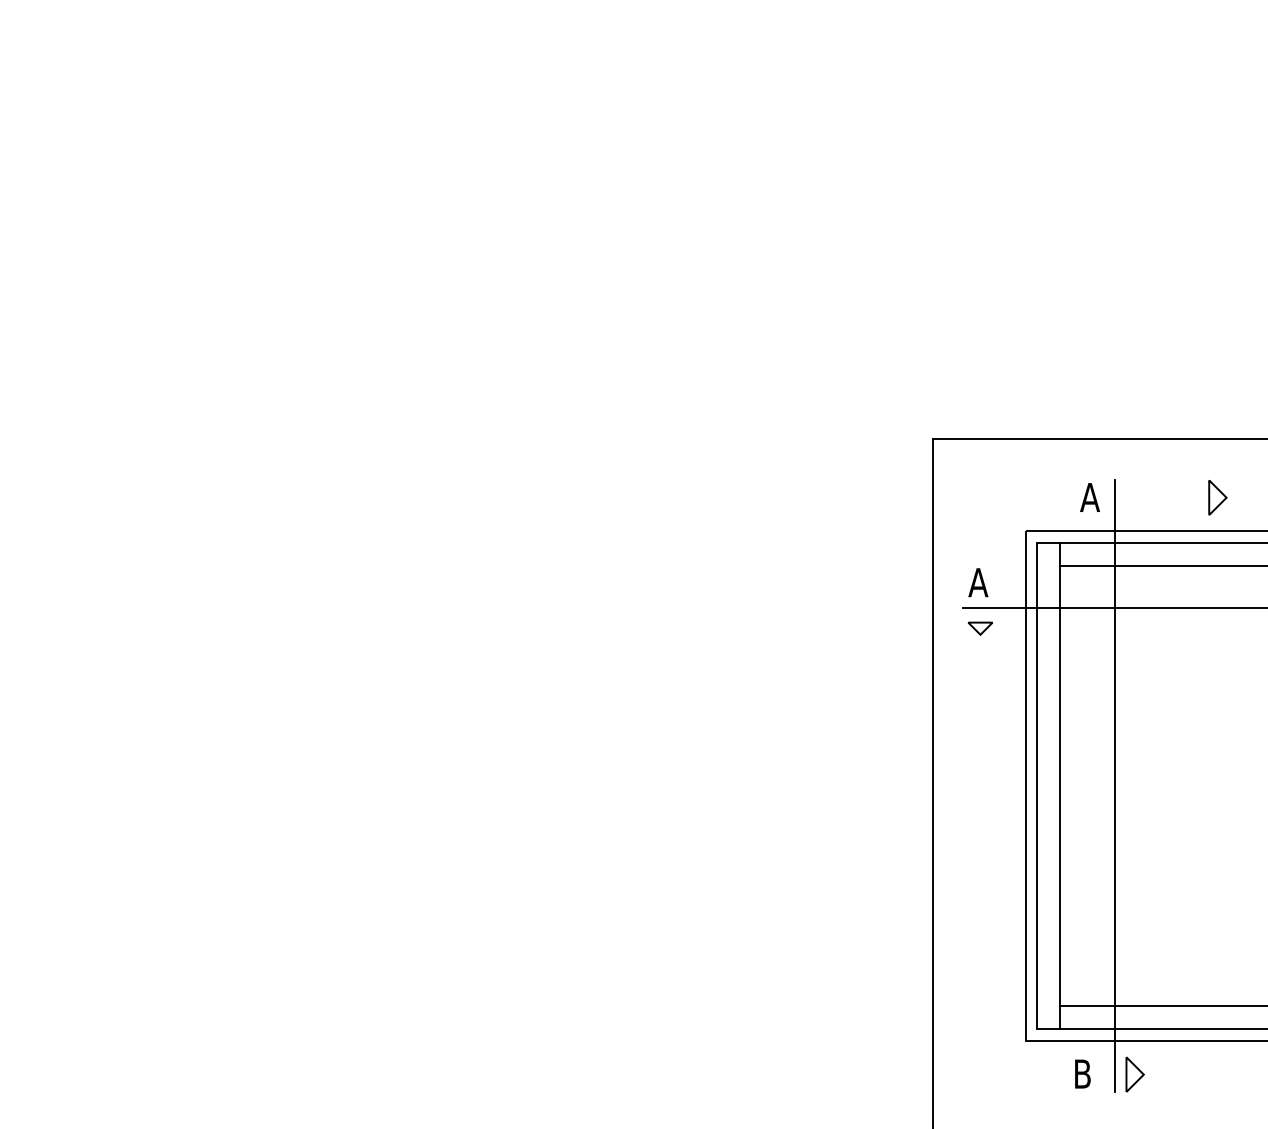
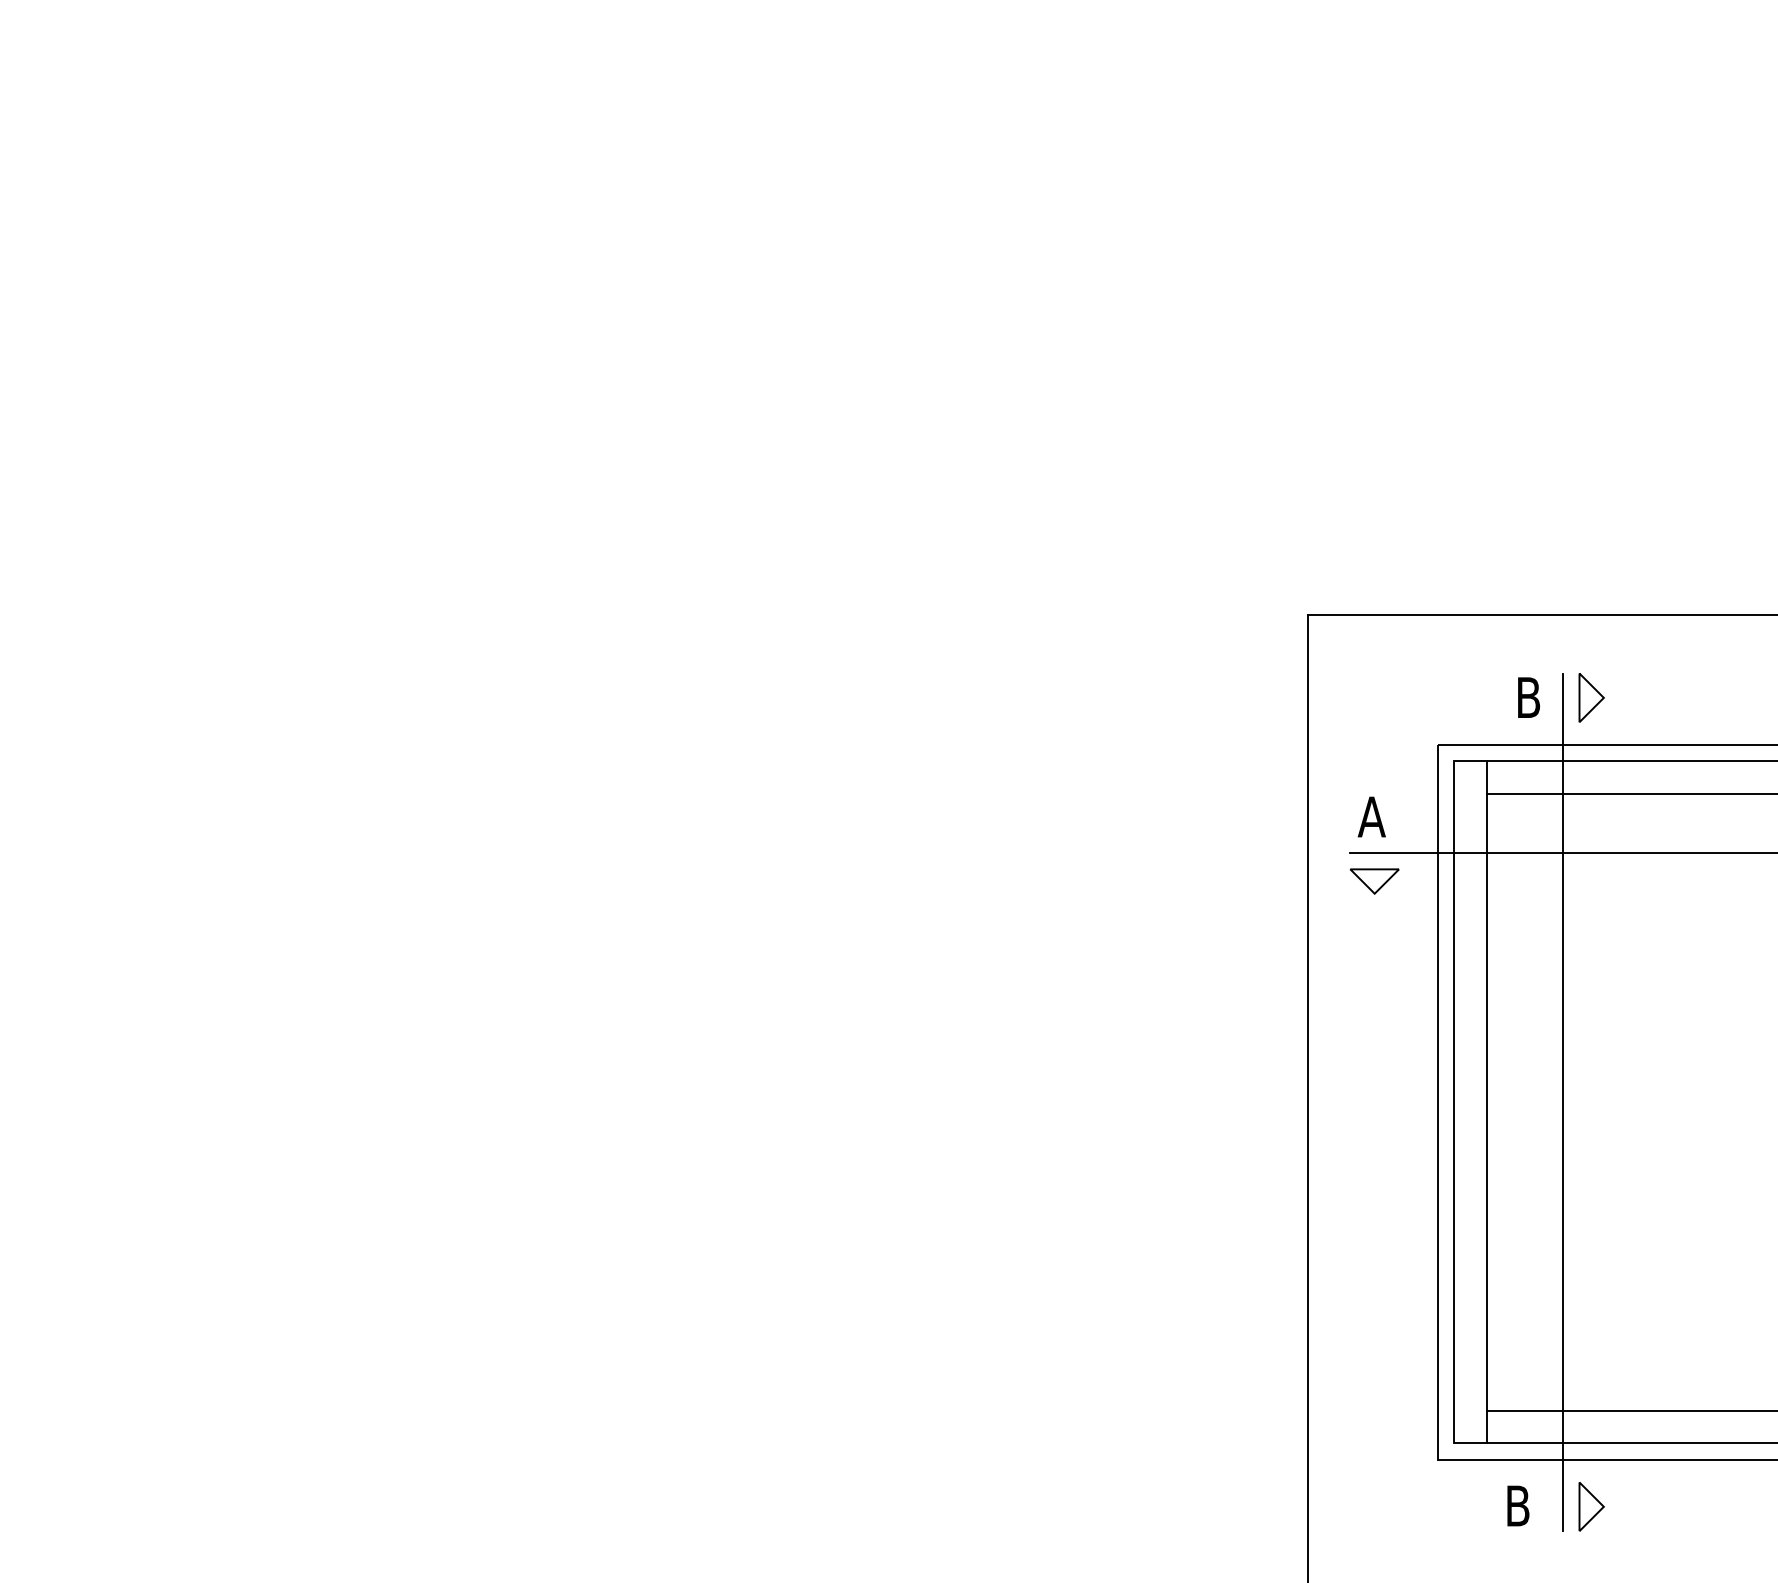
text: (1090, 497) -> (1528, 697), A -> B
part: (1217, 497) -> (1591, 697), moved
part: (980, 628) -> (1374, 881), size x1.43

